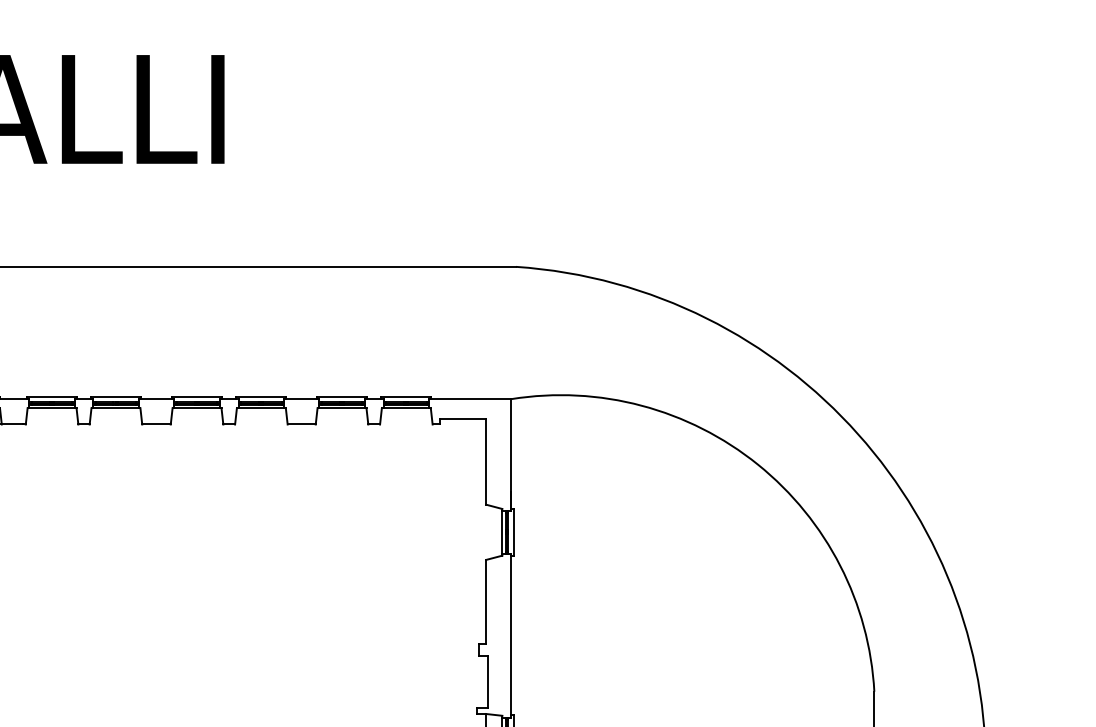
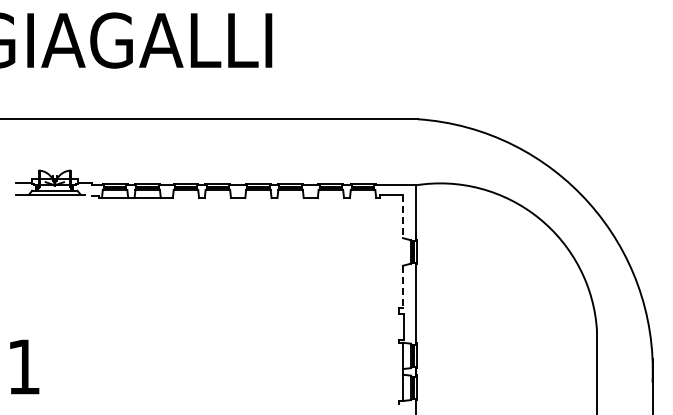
line: (485, 461) -> (402, 216), solid -> dashed
line: (485, 601) -> (402, 286), solid -> dashed

